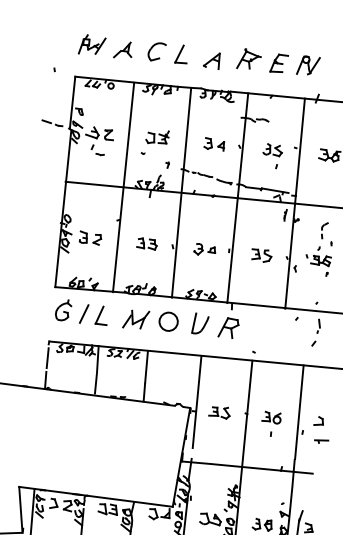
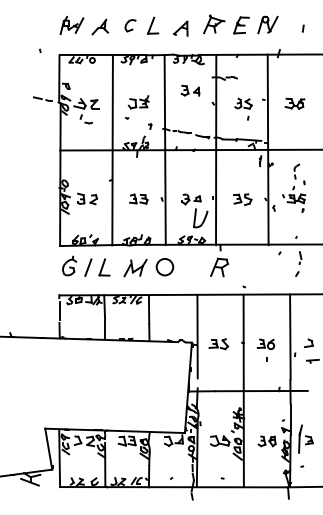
part: (156, 51) -> (130, 25), size x0.7
part: (214, 144) -> (190, 90), moved
part: (200, 324) -> (200, 218), moved

